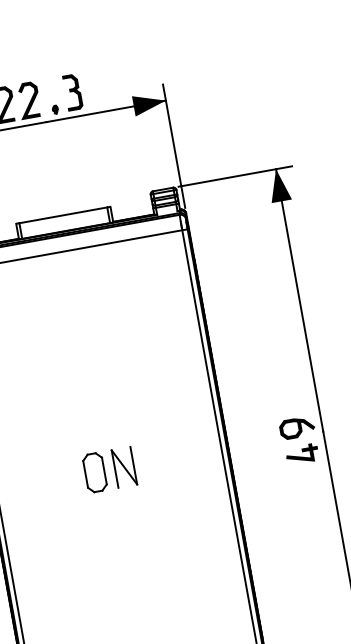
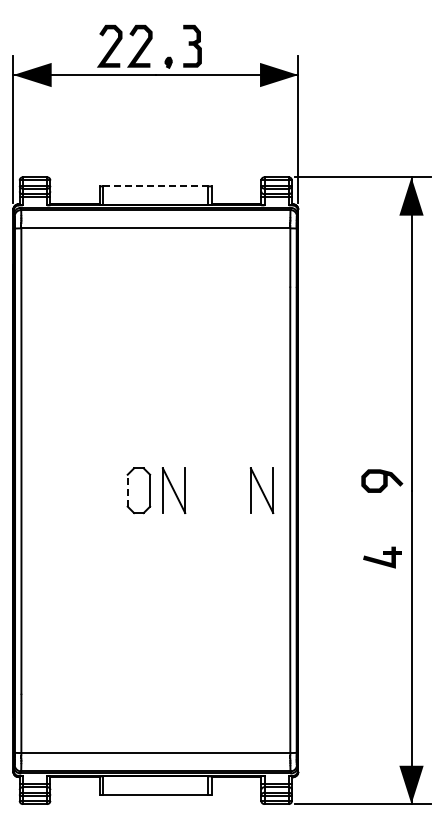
line: (63, 215) -> (156, 186), solid -> dashed
part: (197, 454) -> (261, 490), added
part: (302, 454) -> (382, 557), moved
line: (85, 474) -> (127, 490), solid -> dashed

